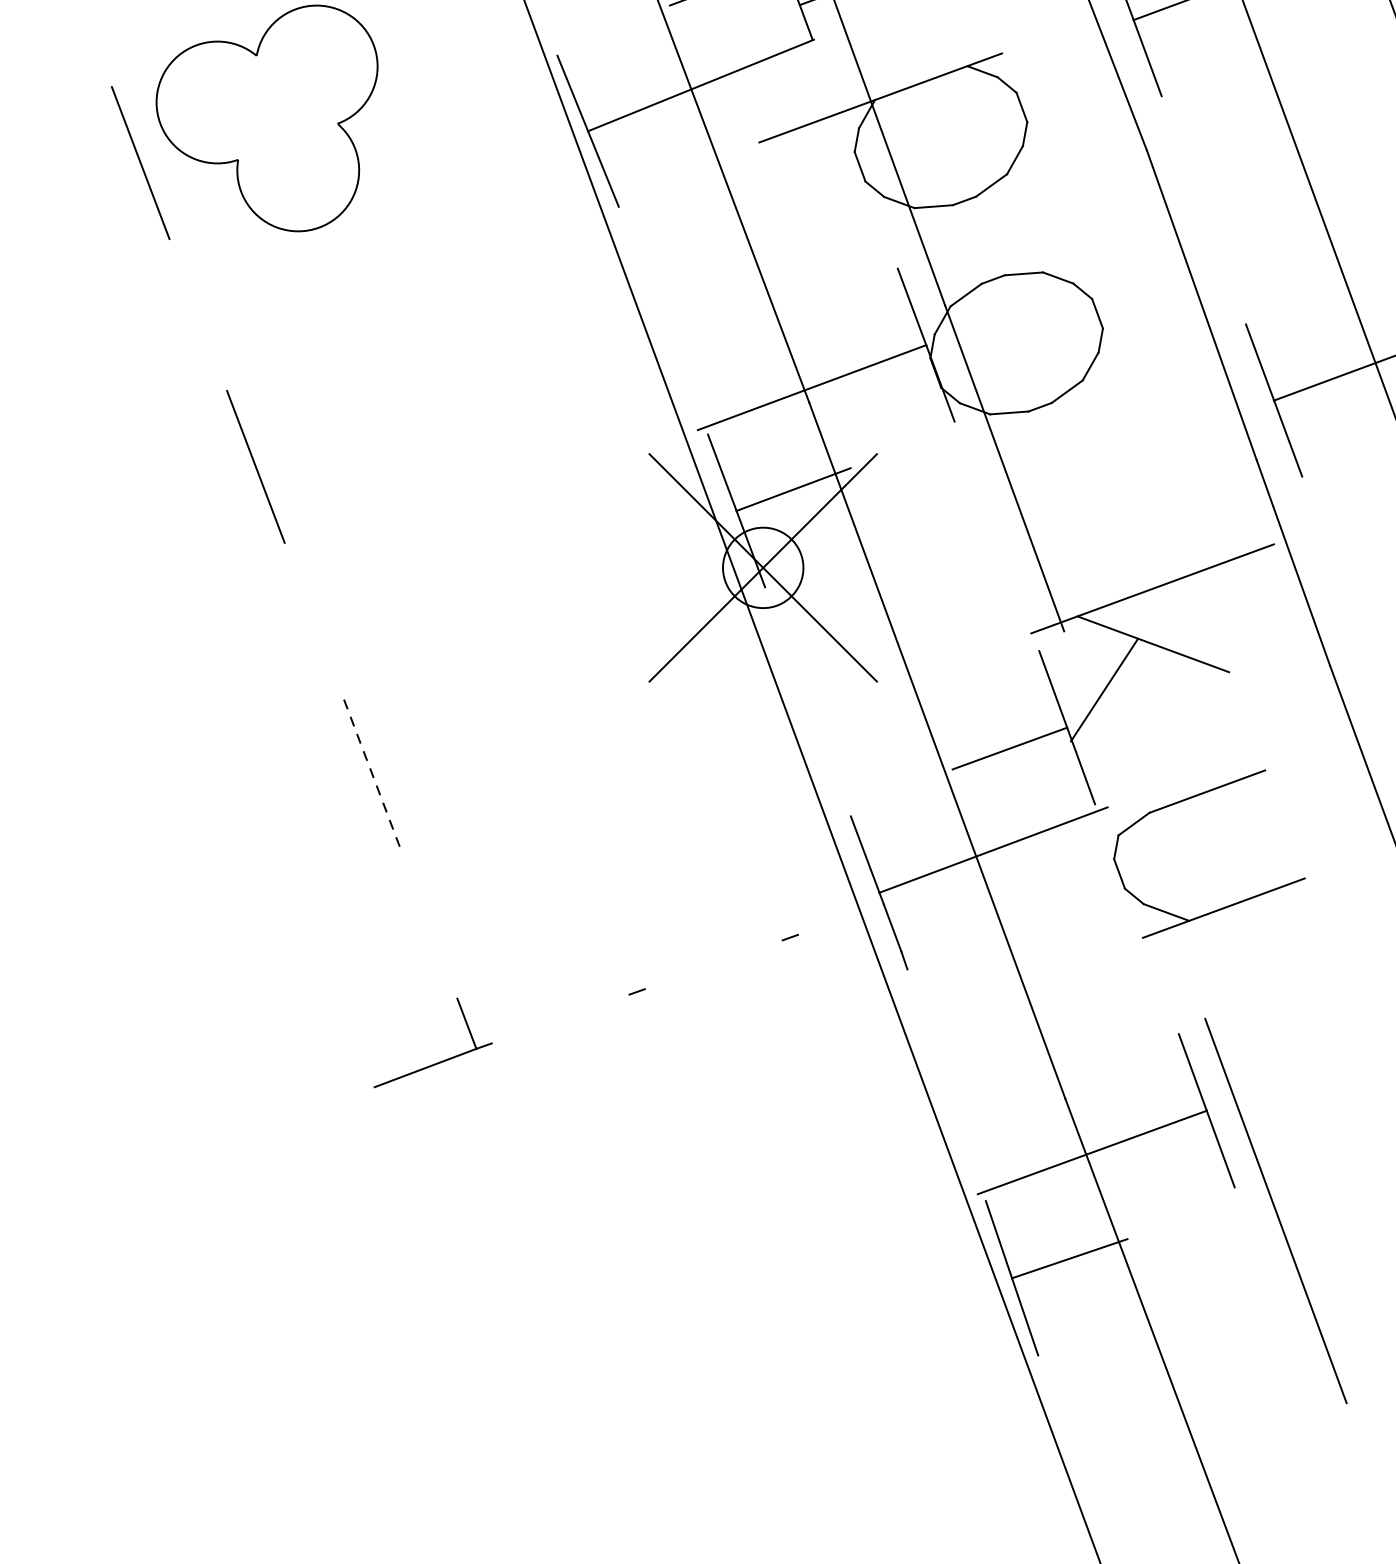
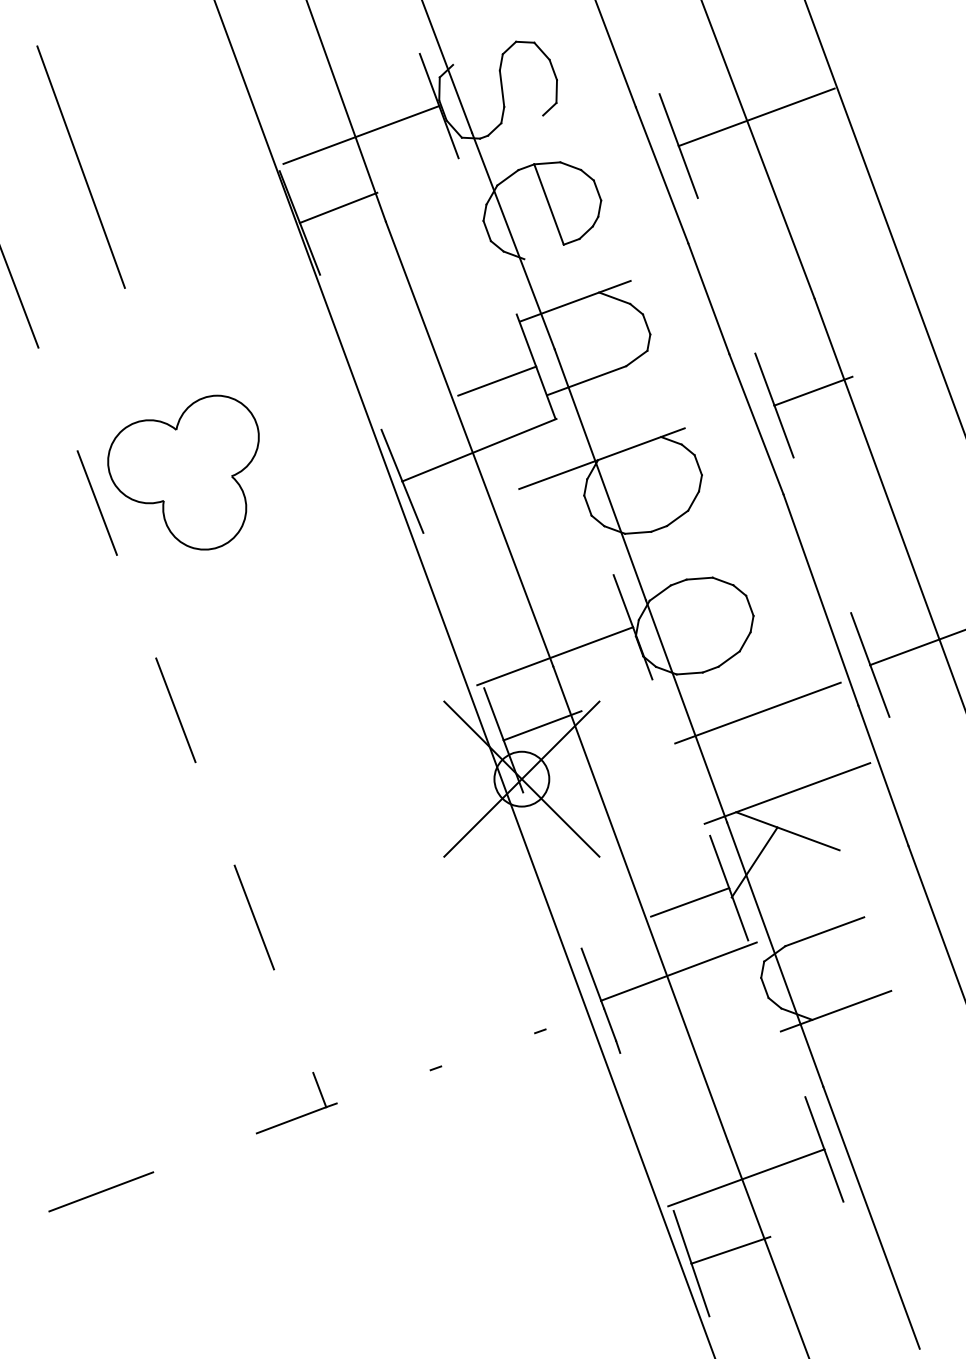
line: (1108, 470) -> (757, 712), added
line: (371, 770) -> (254, 917), dashed -> solid
line: (1135, 824) -> (775, 954), added
line: (146, 1172) -> (101, 1191), added

